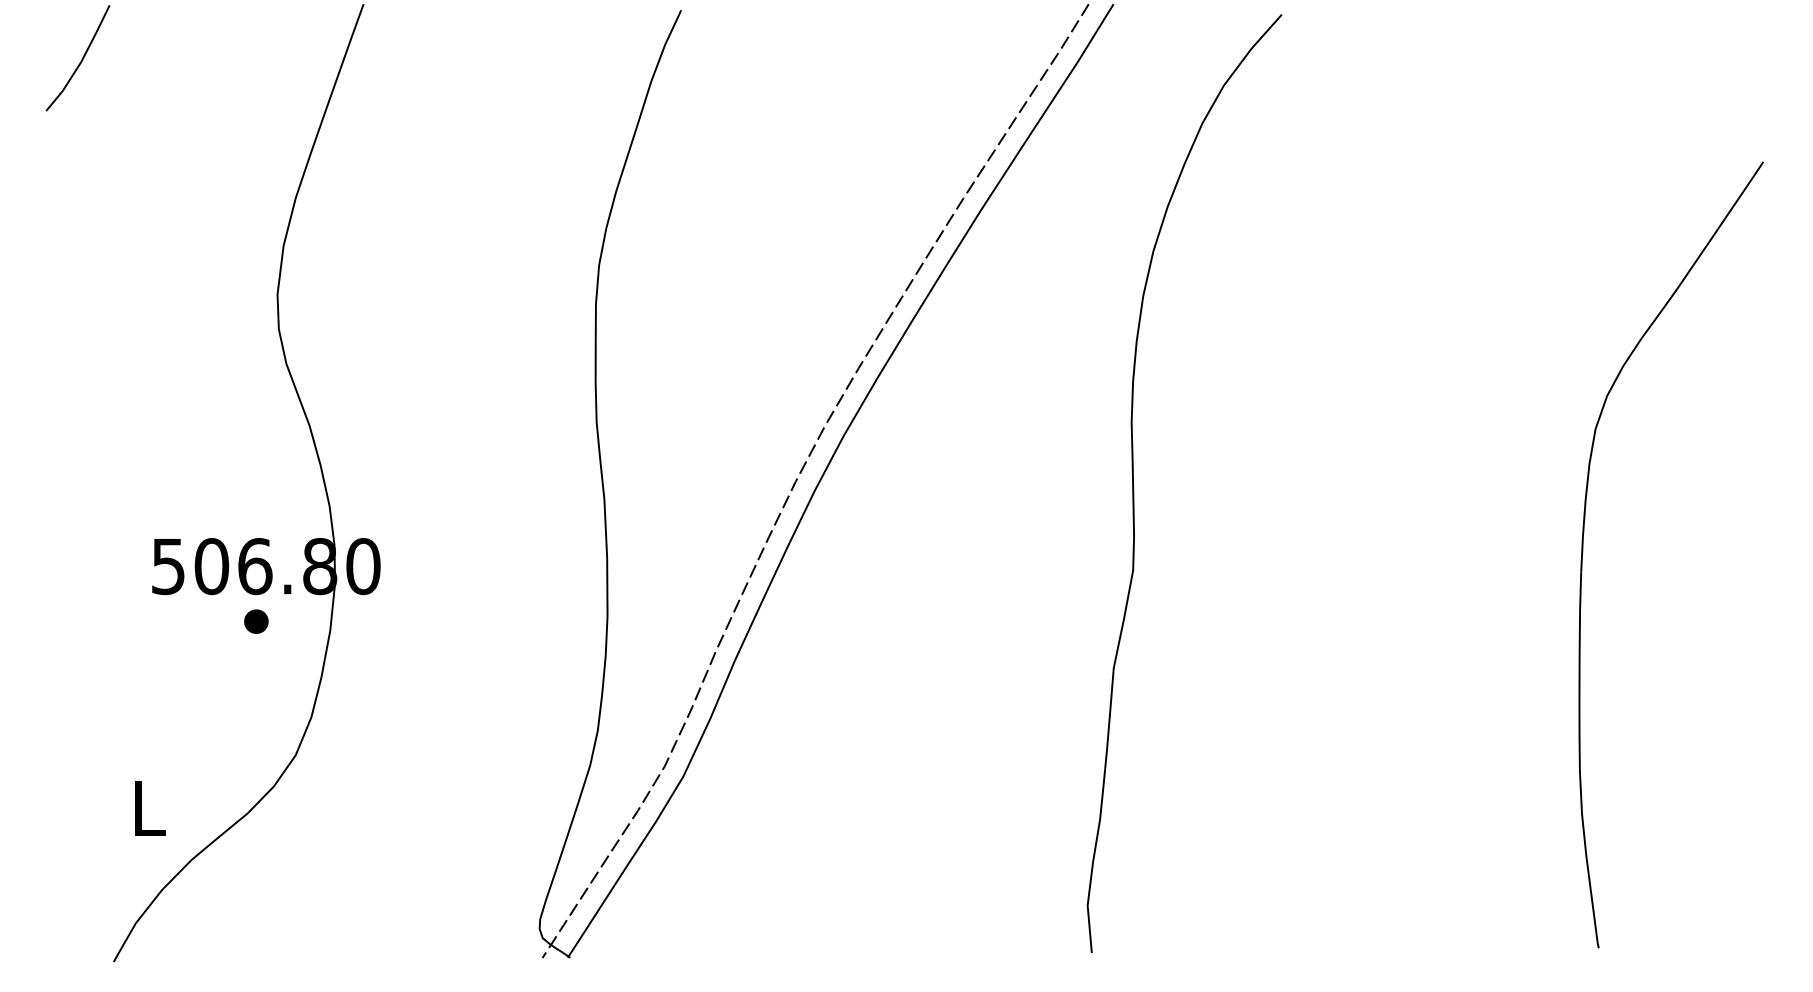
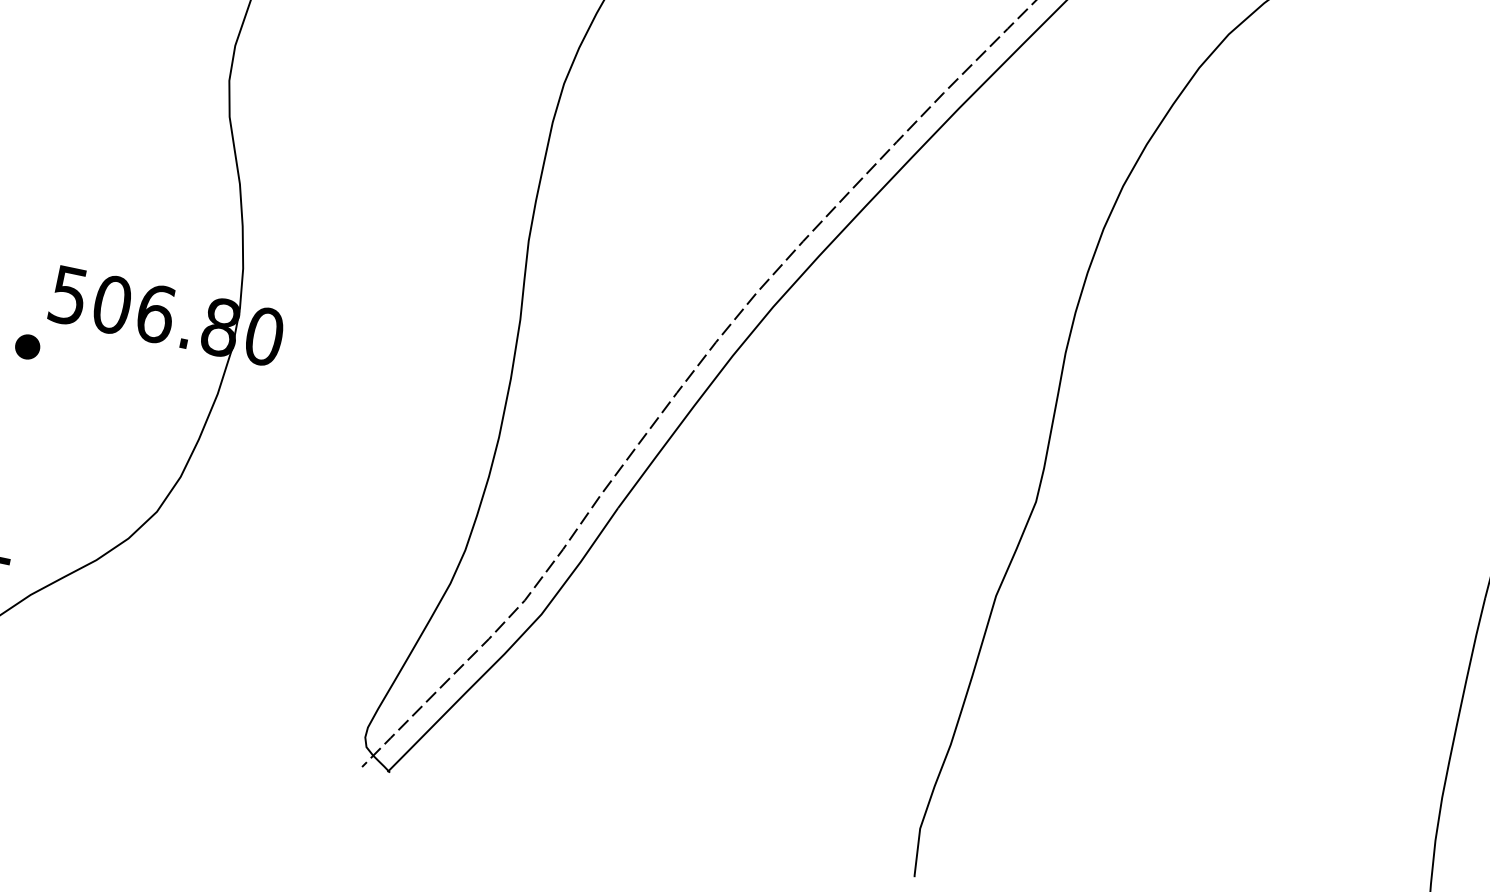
part: (256, 621) -> (27, 346), moved

